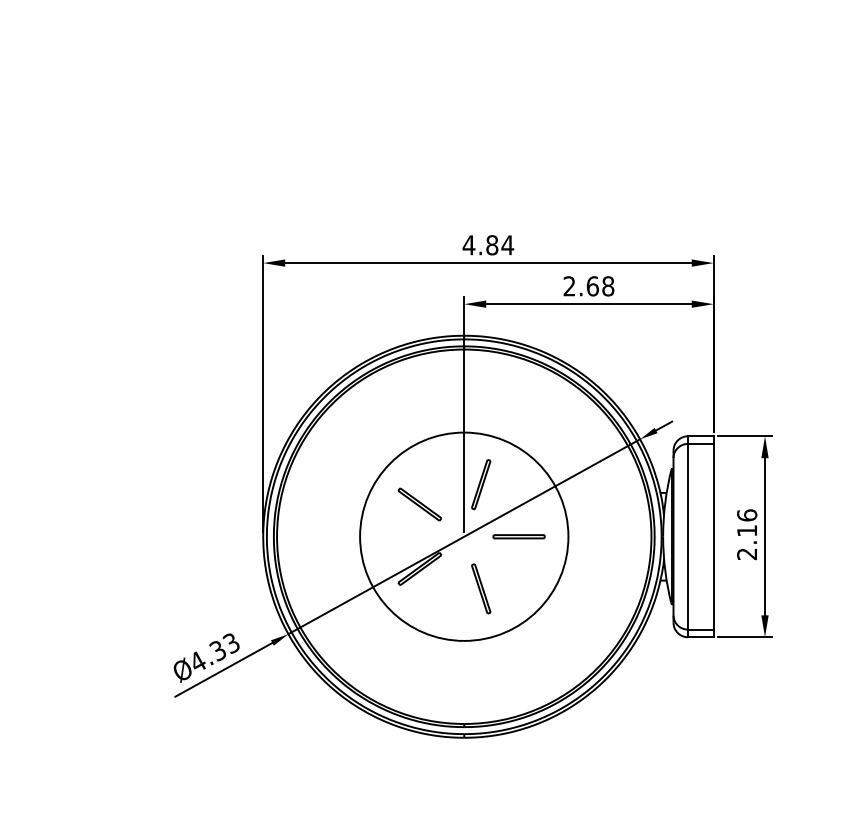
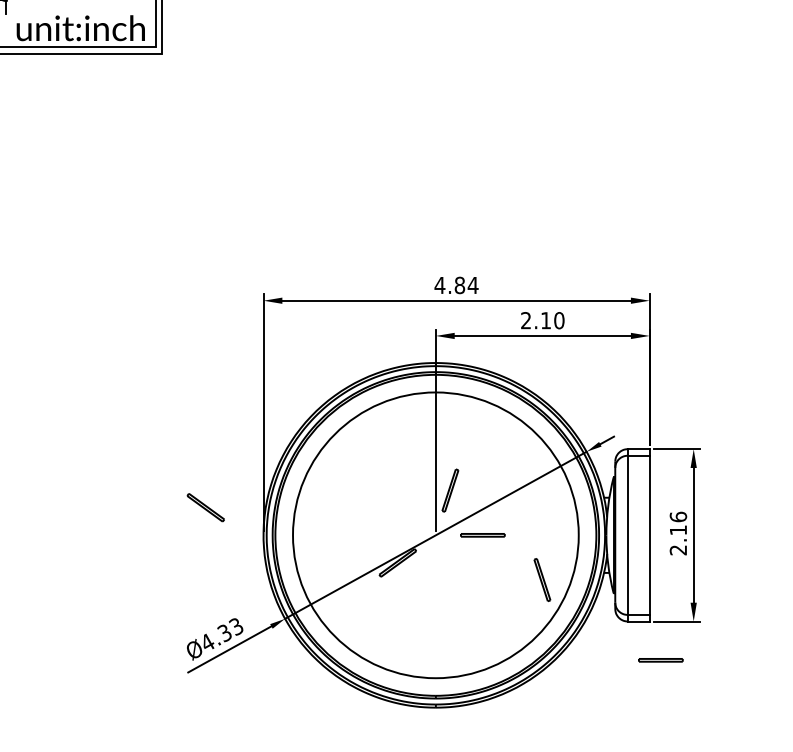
text: (600, 286) -> (552, 320), 2.68 -> 2.10
part: (419, 504) -> (205, 507), moved
circle: (463, 536) -> (435, 535), size x1.6
part: (481, 588) -> (542, 579), moved
line: (726, 682) -> (660, 660), added

